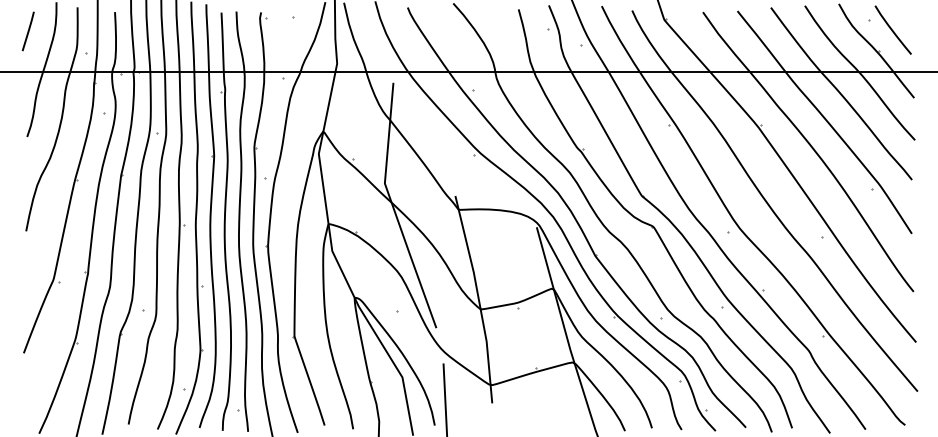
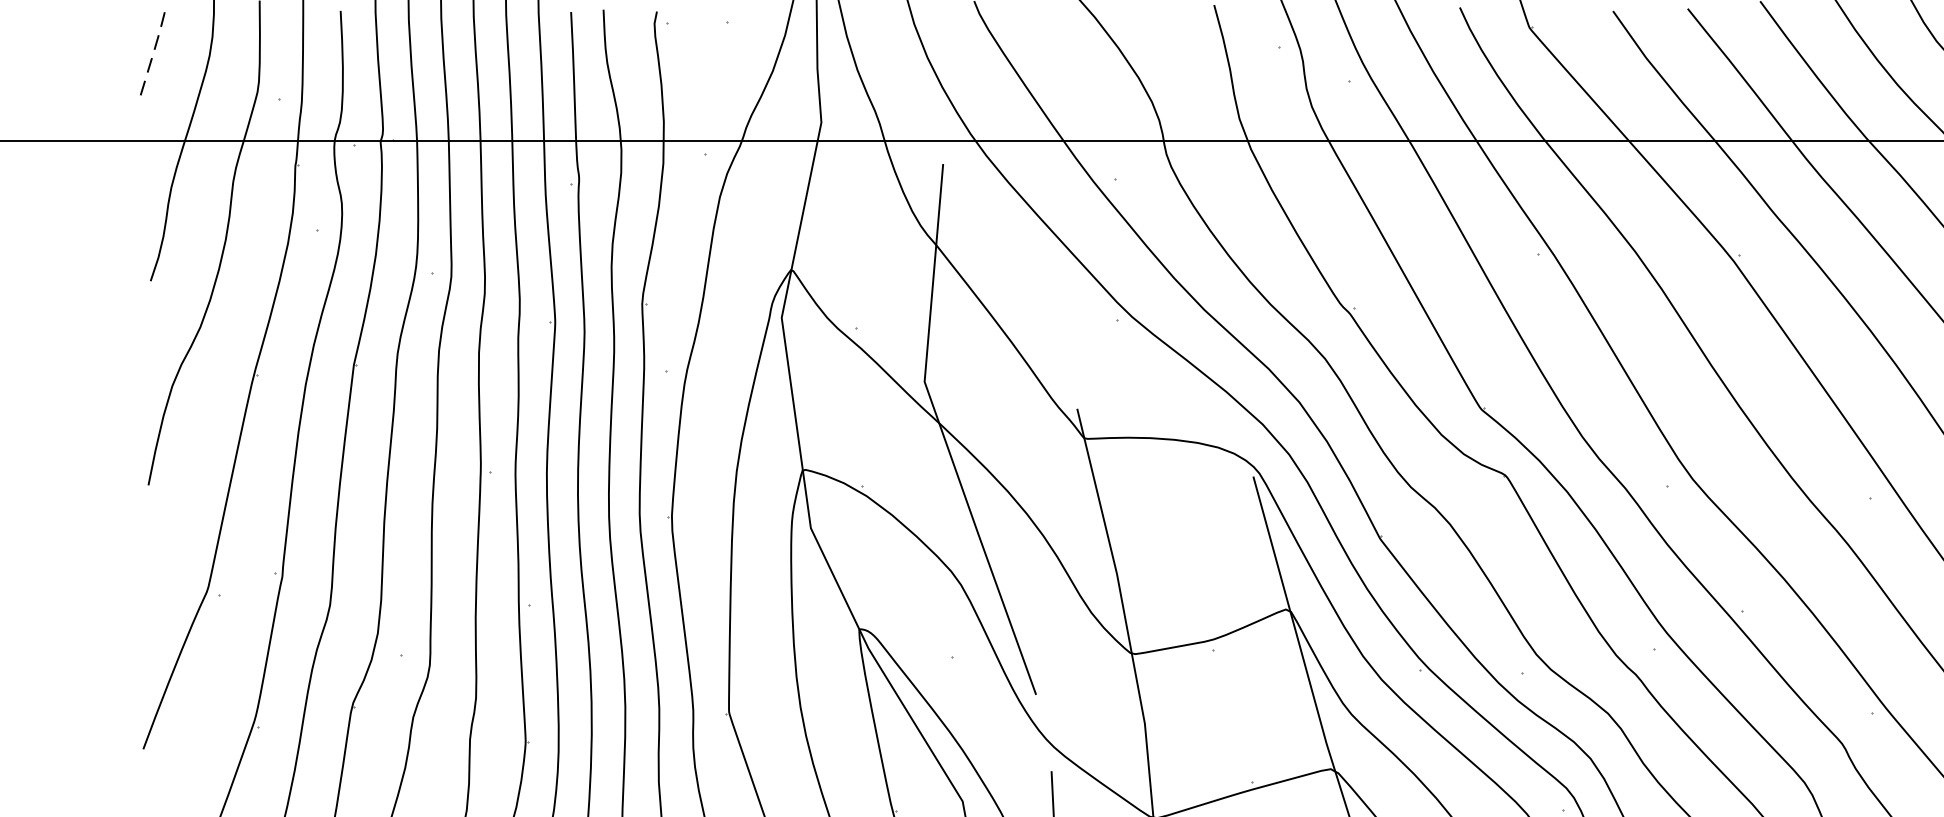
line: (28, 30) -> (153, 50), solid -> dashed

